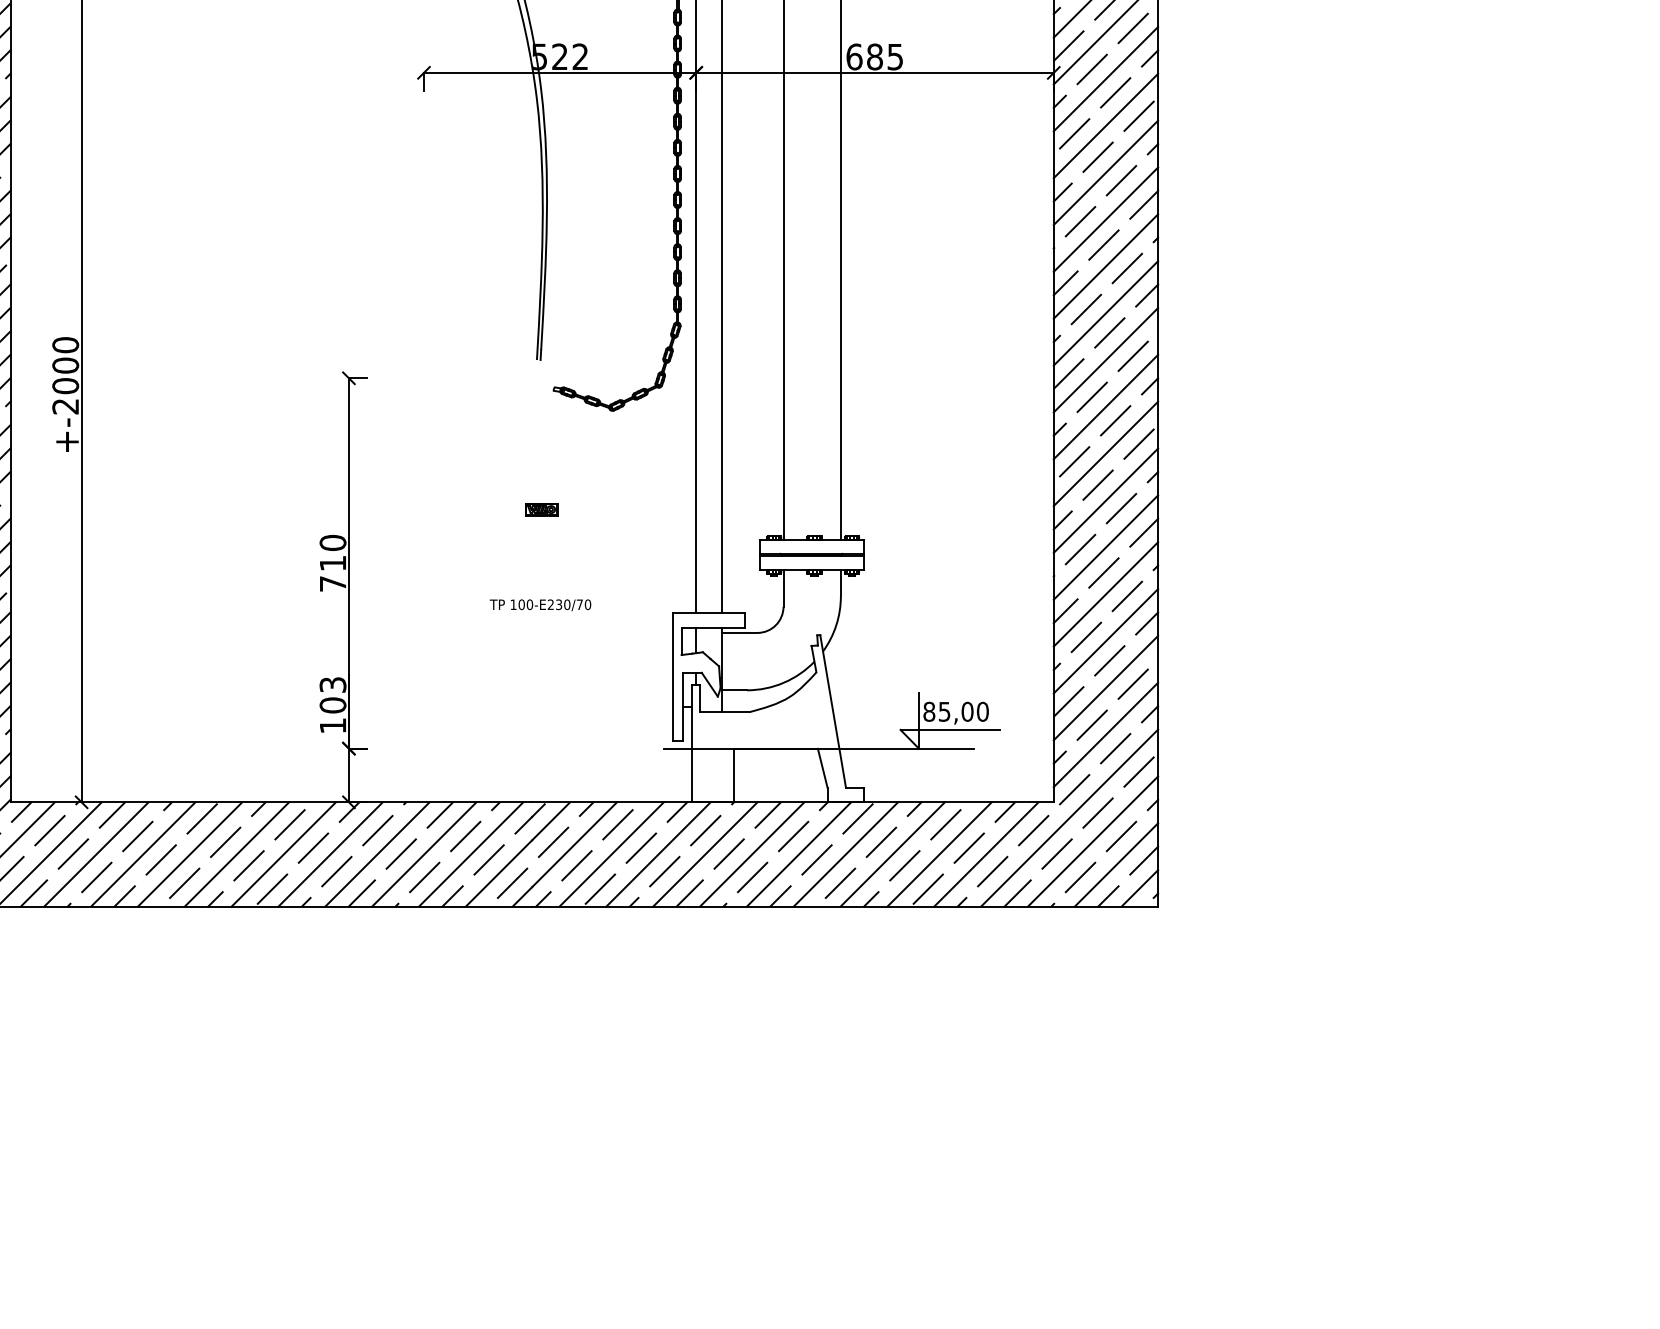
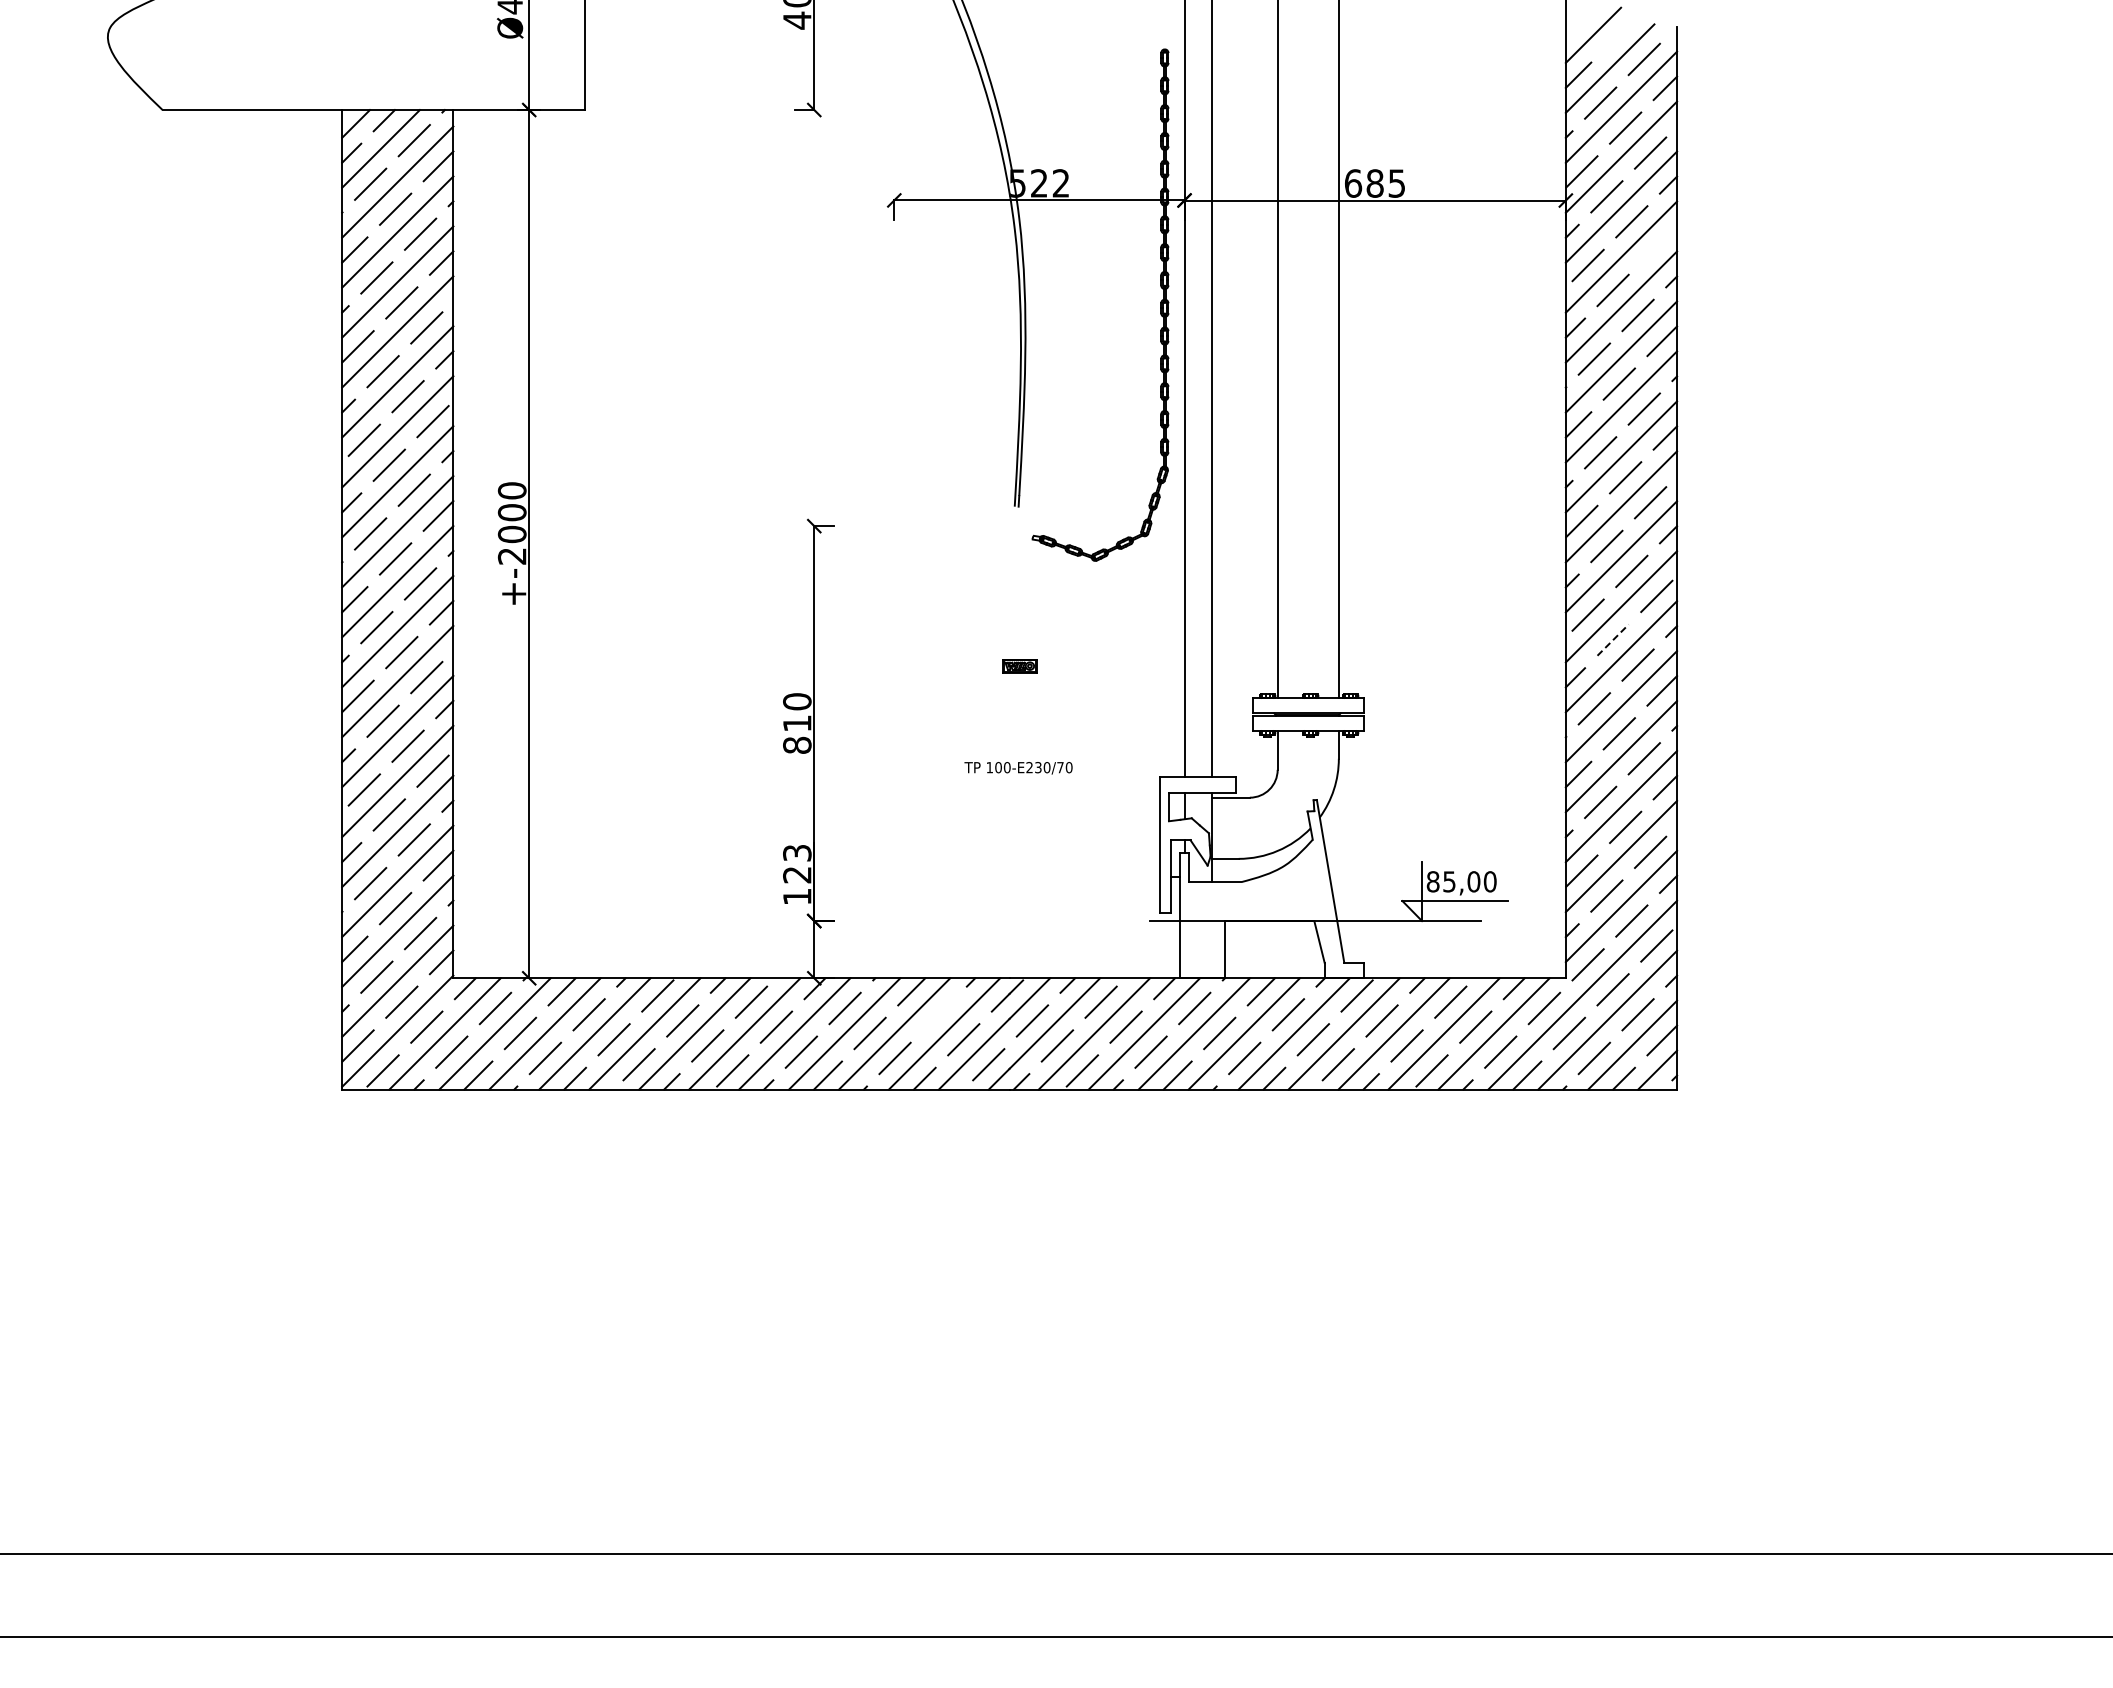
line: (1138, 116) -> (1656, 246), removed
line: (1098, 484) -> (1613, 639), solid -> dashed
text: (333, 583) -> (797, 744), 710 -> 810
text: (333, 704) -> (797, 874), 103 -> 123
line: (465, 836) -> (938, 1014), removed

